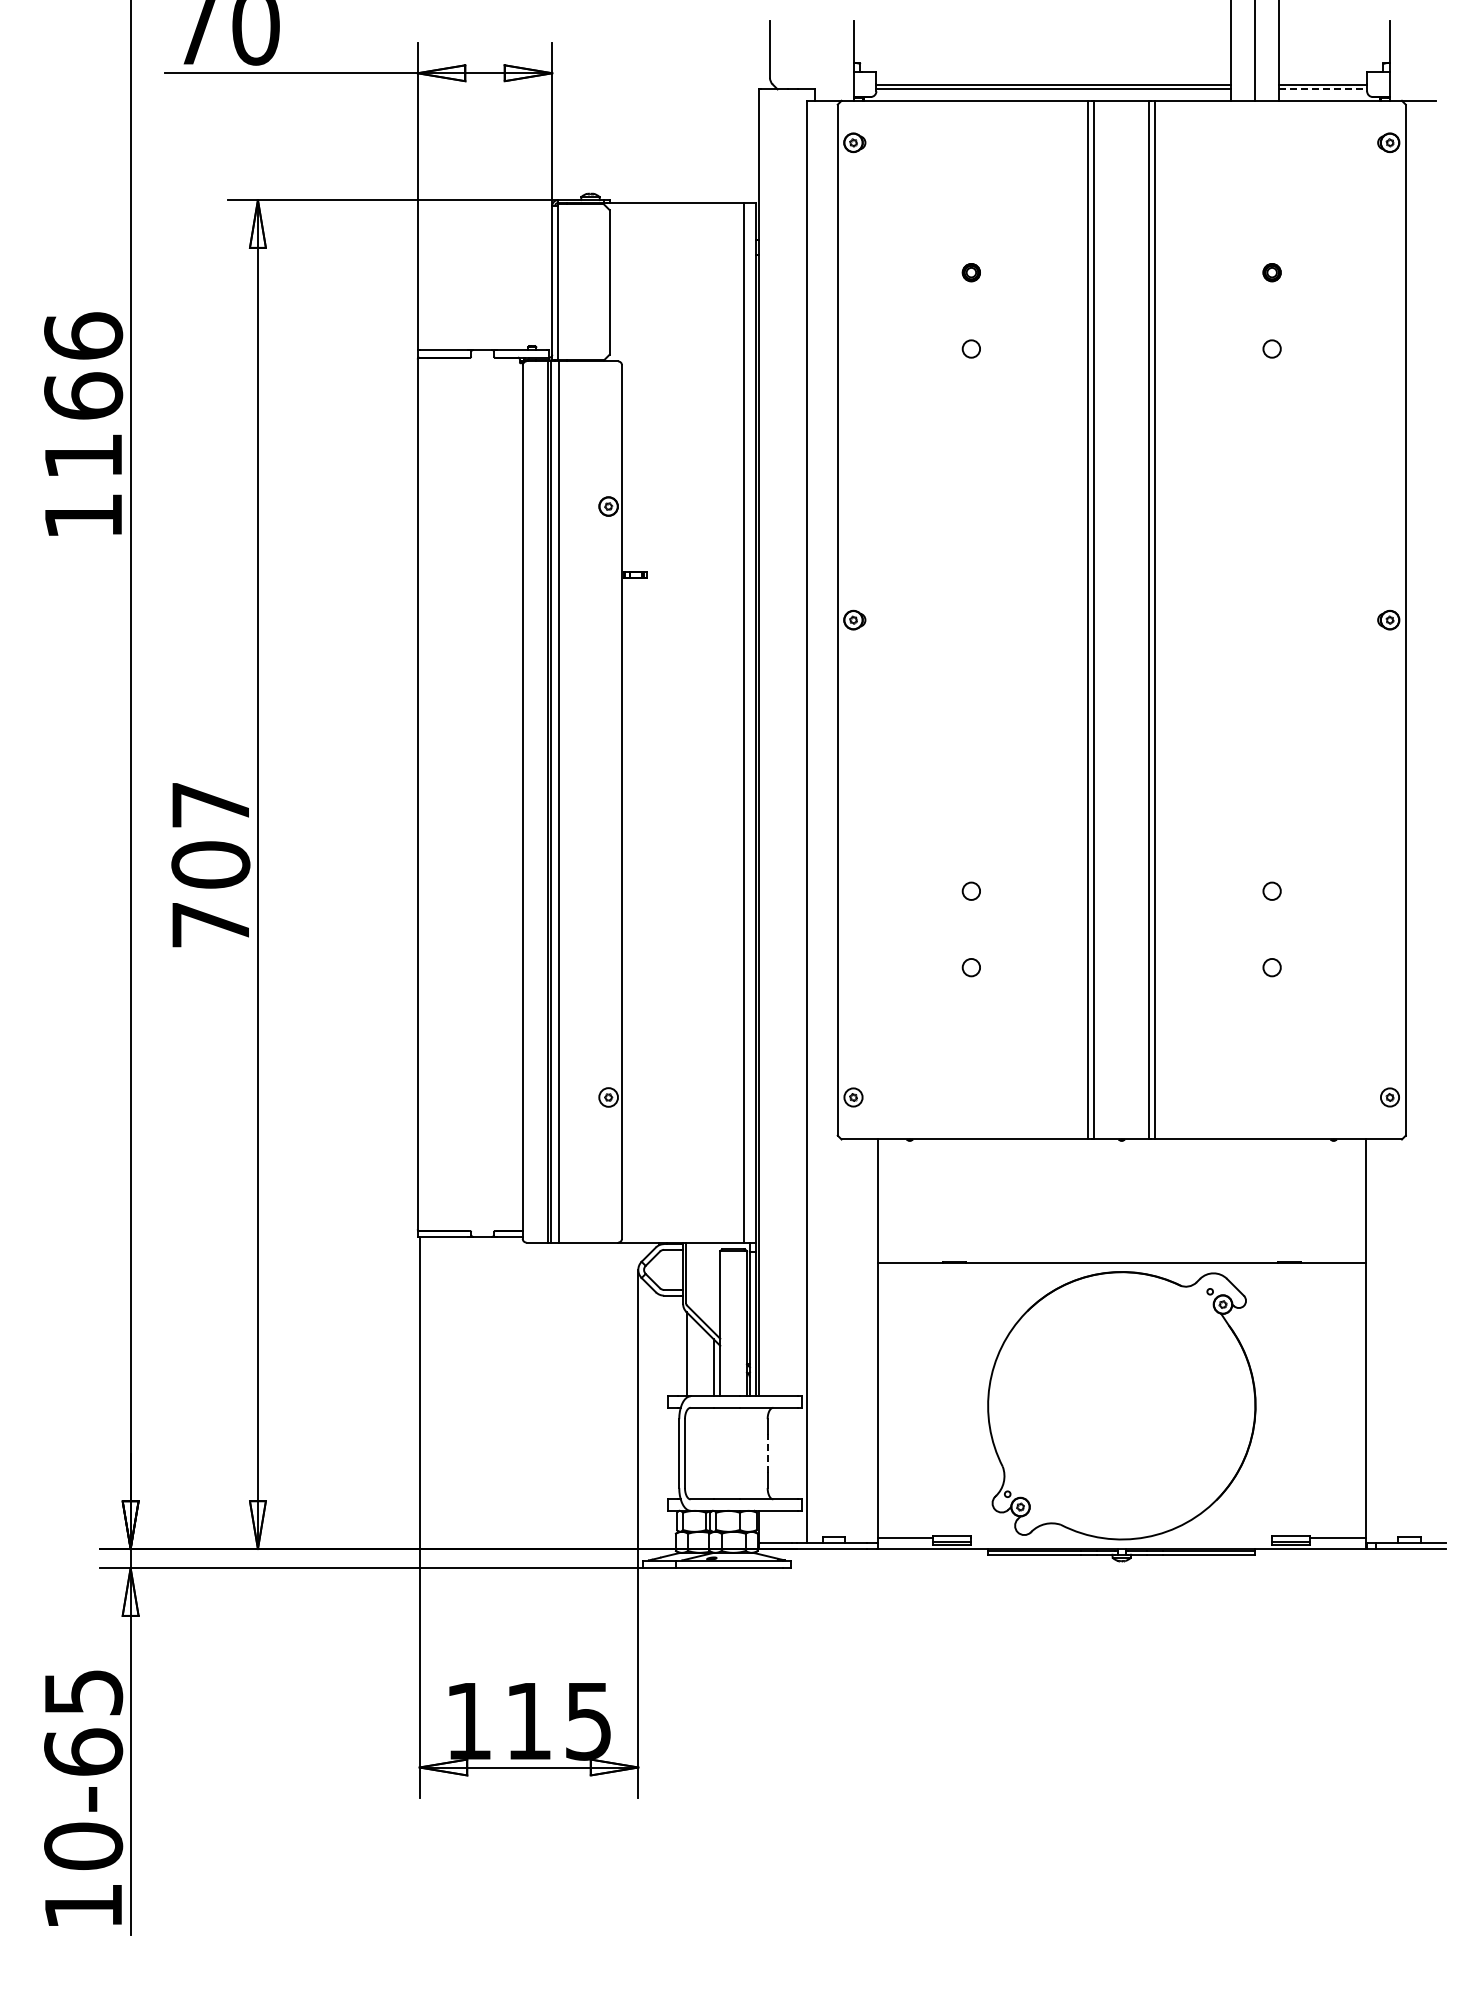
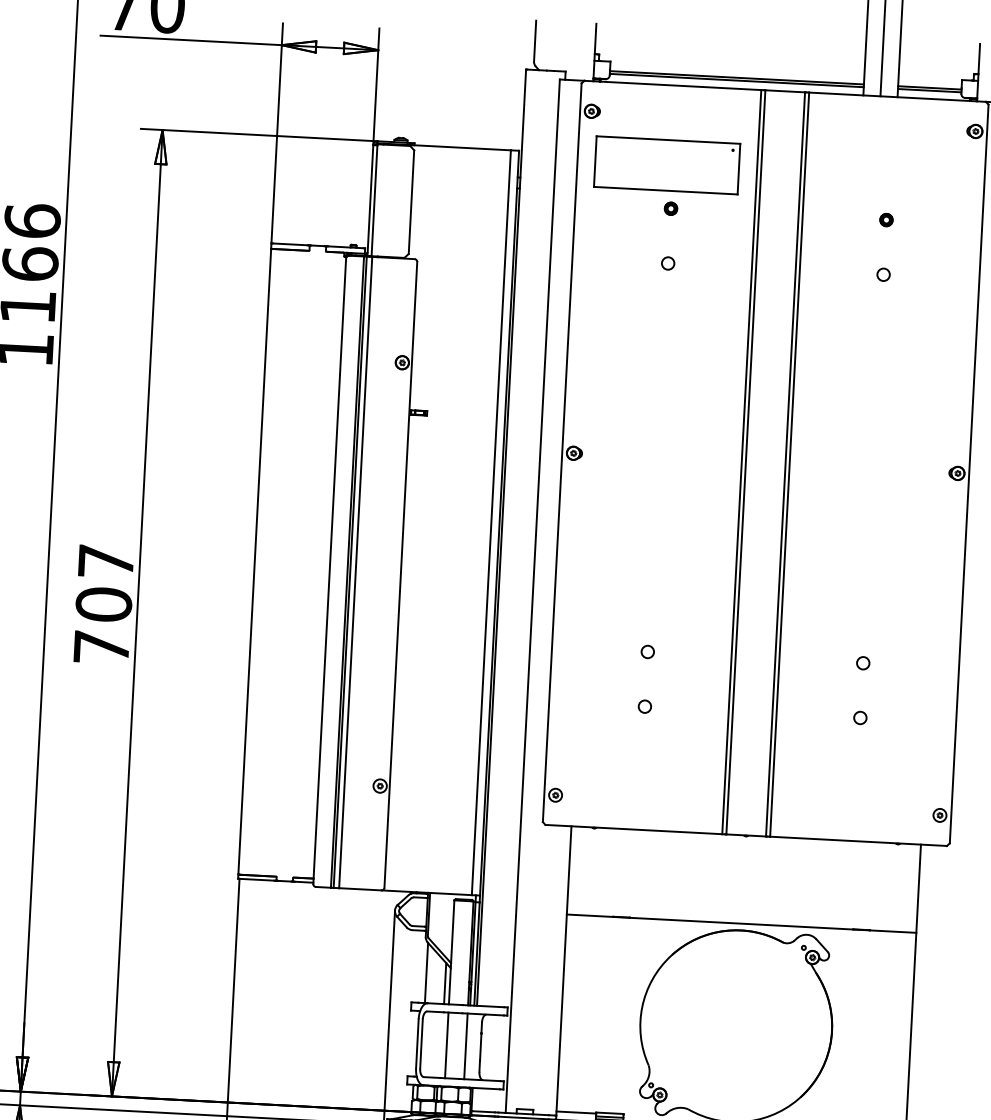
line: (1323, 89) -> (930, 90), dashed -> solid
part: (962, 212) -> (666, 165), added
line: (720, 1453) -> (446, 1045), added
line: (747, 1453) -> (466, 1046), added
line: (767, 1453) -> (480, 1047), dashed -> solid

